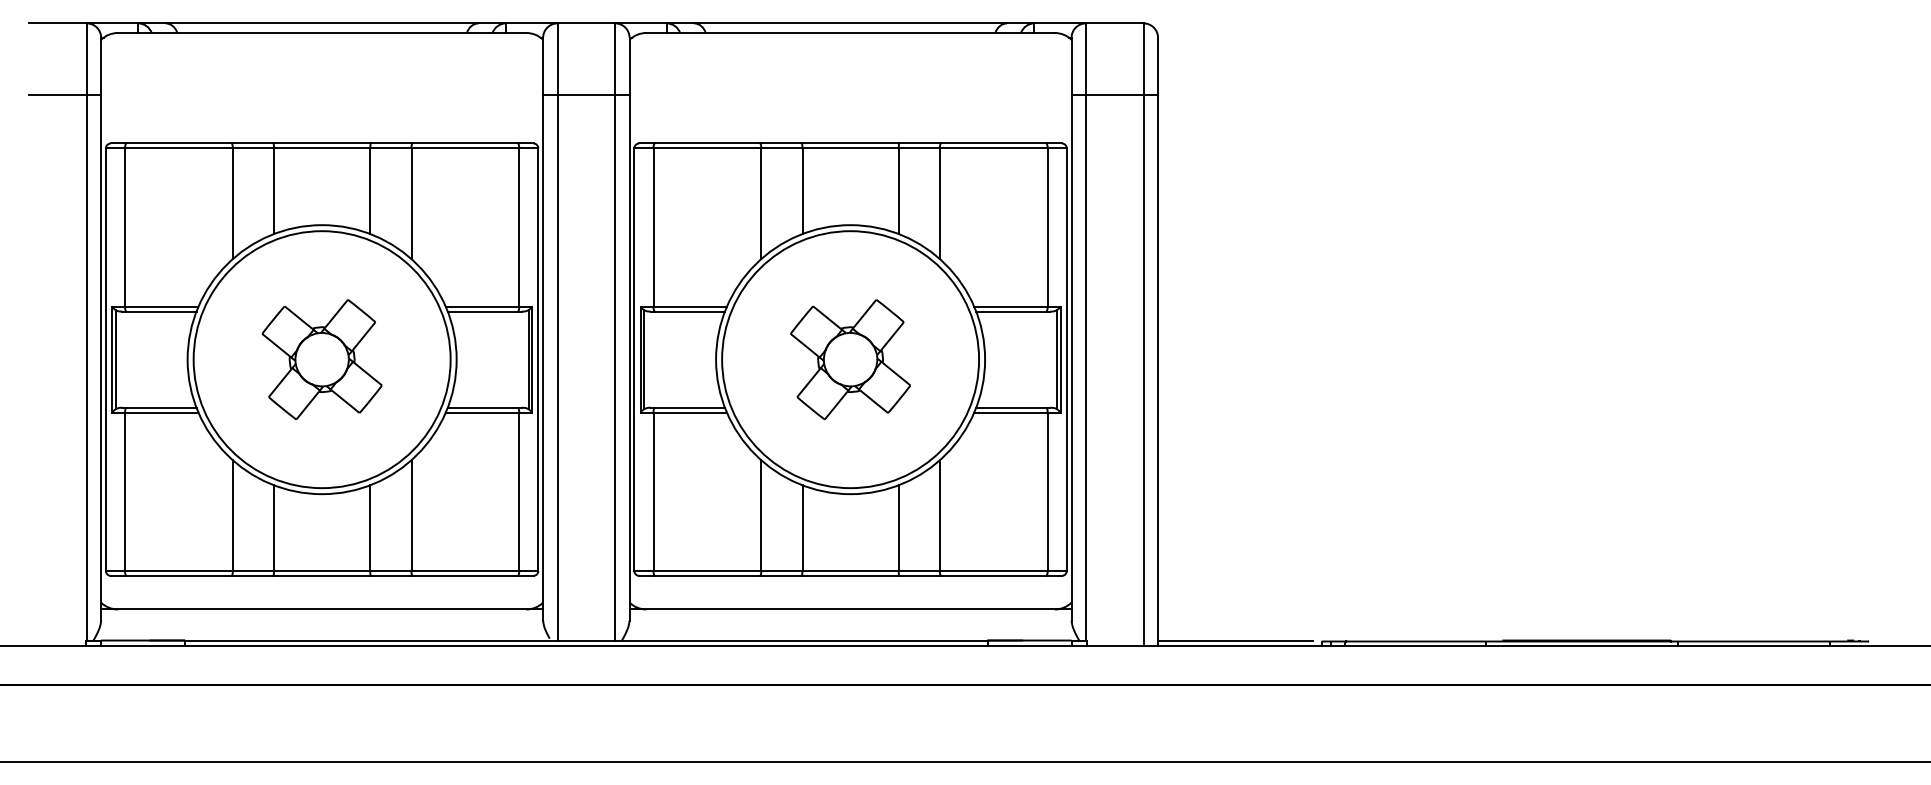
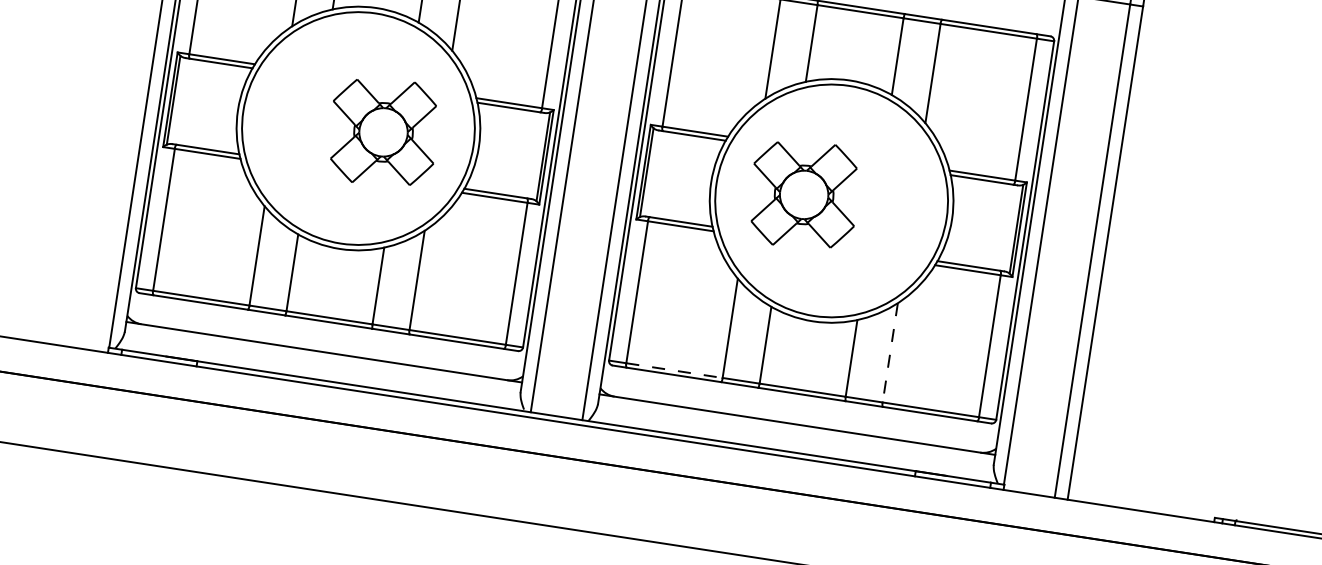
part: (321, 359) -> (382, 132), moved
part: (850, 359) -> (804, 194), moved
line: (939, 516) -> (889, 353), solid -> dashed
line: (707, 571) -> (674, 371), solid -> dashed
line: (1235, 640) -> (1137, 505), removed

